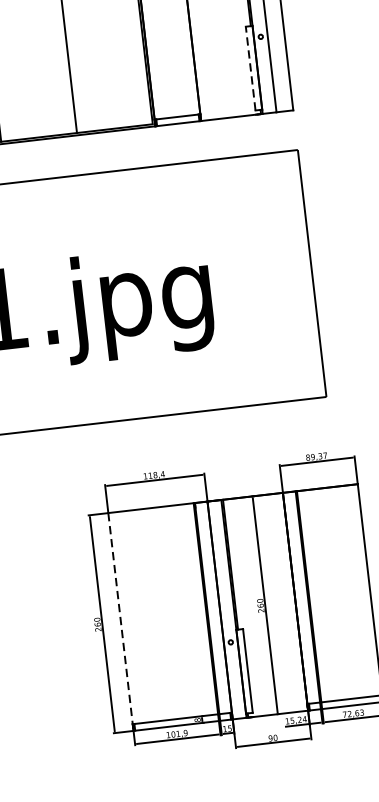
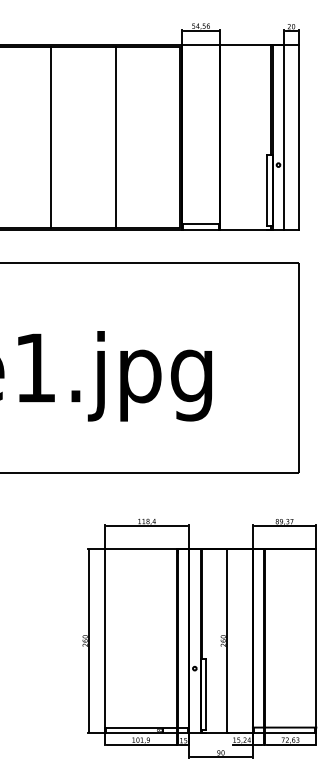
line: (250, 68) -> (266, 190), dashed -> solid
line: (120, 622) -> (104, 641), dashed -> solid

